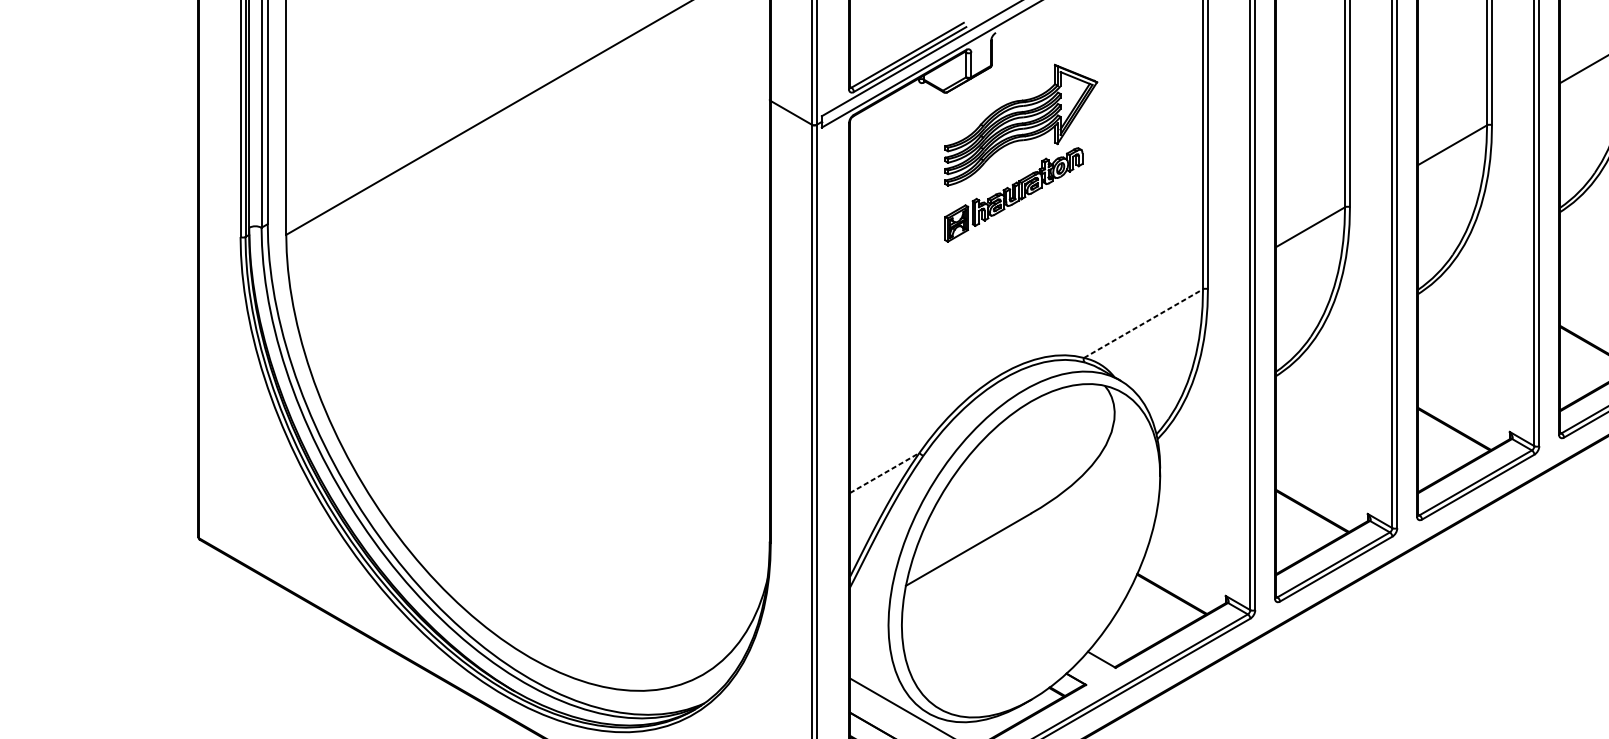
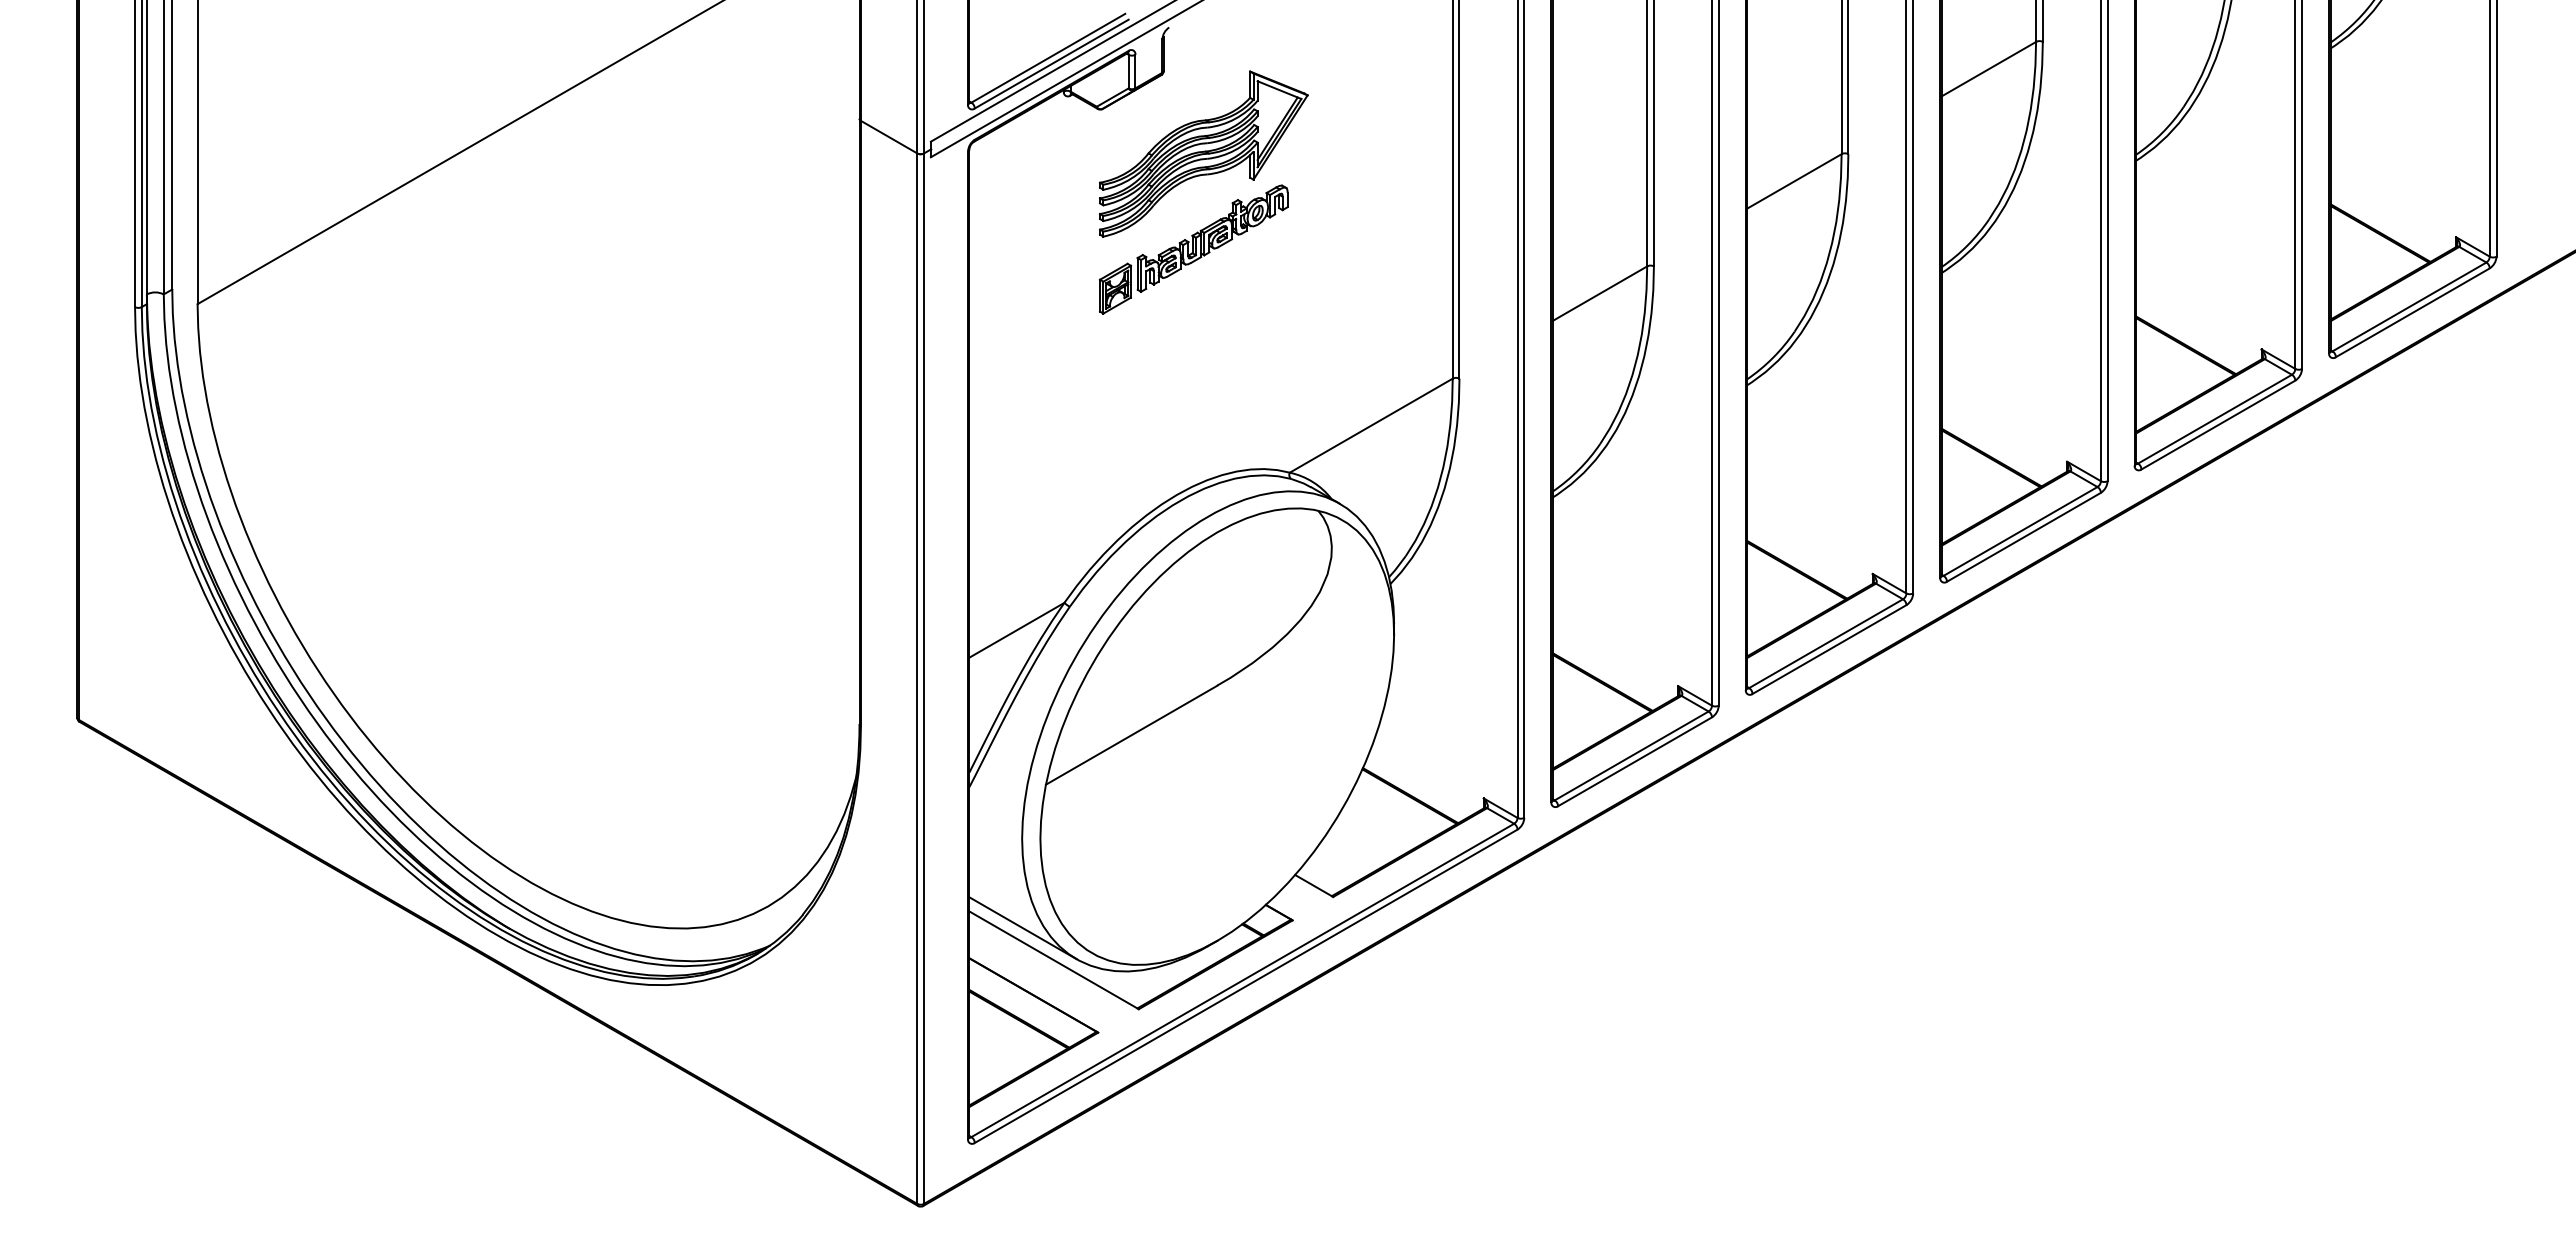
line: (1143, 323) -> (1371, 425), dashed -> solid
line: (884, 473) -> (1016, 630), dashed -> solid
line: (888, 690) -> (1022, 928), added

